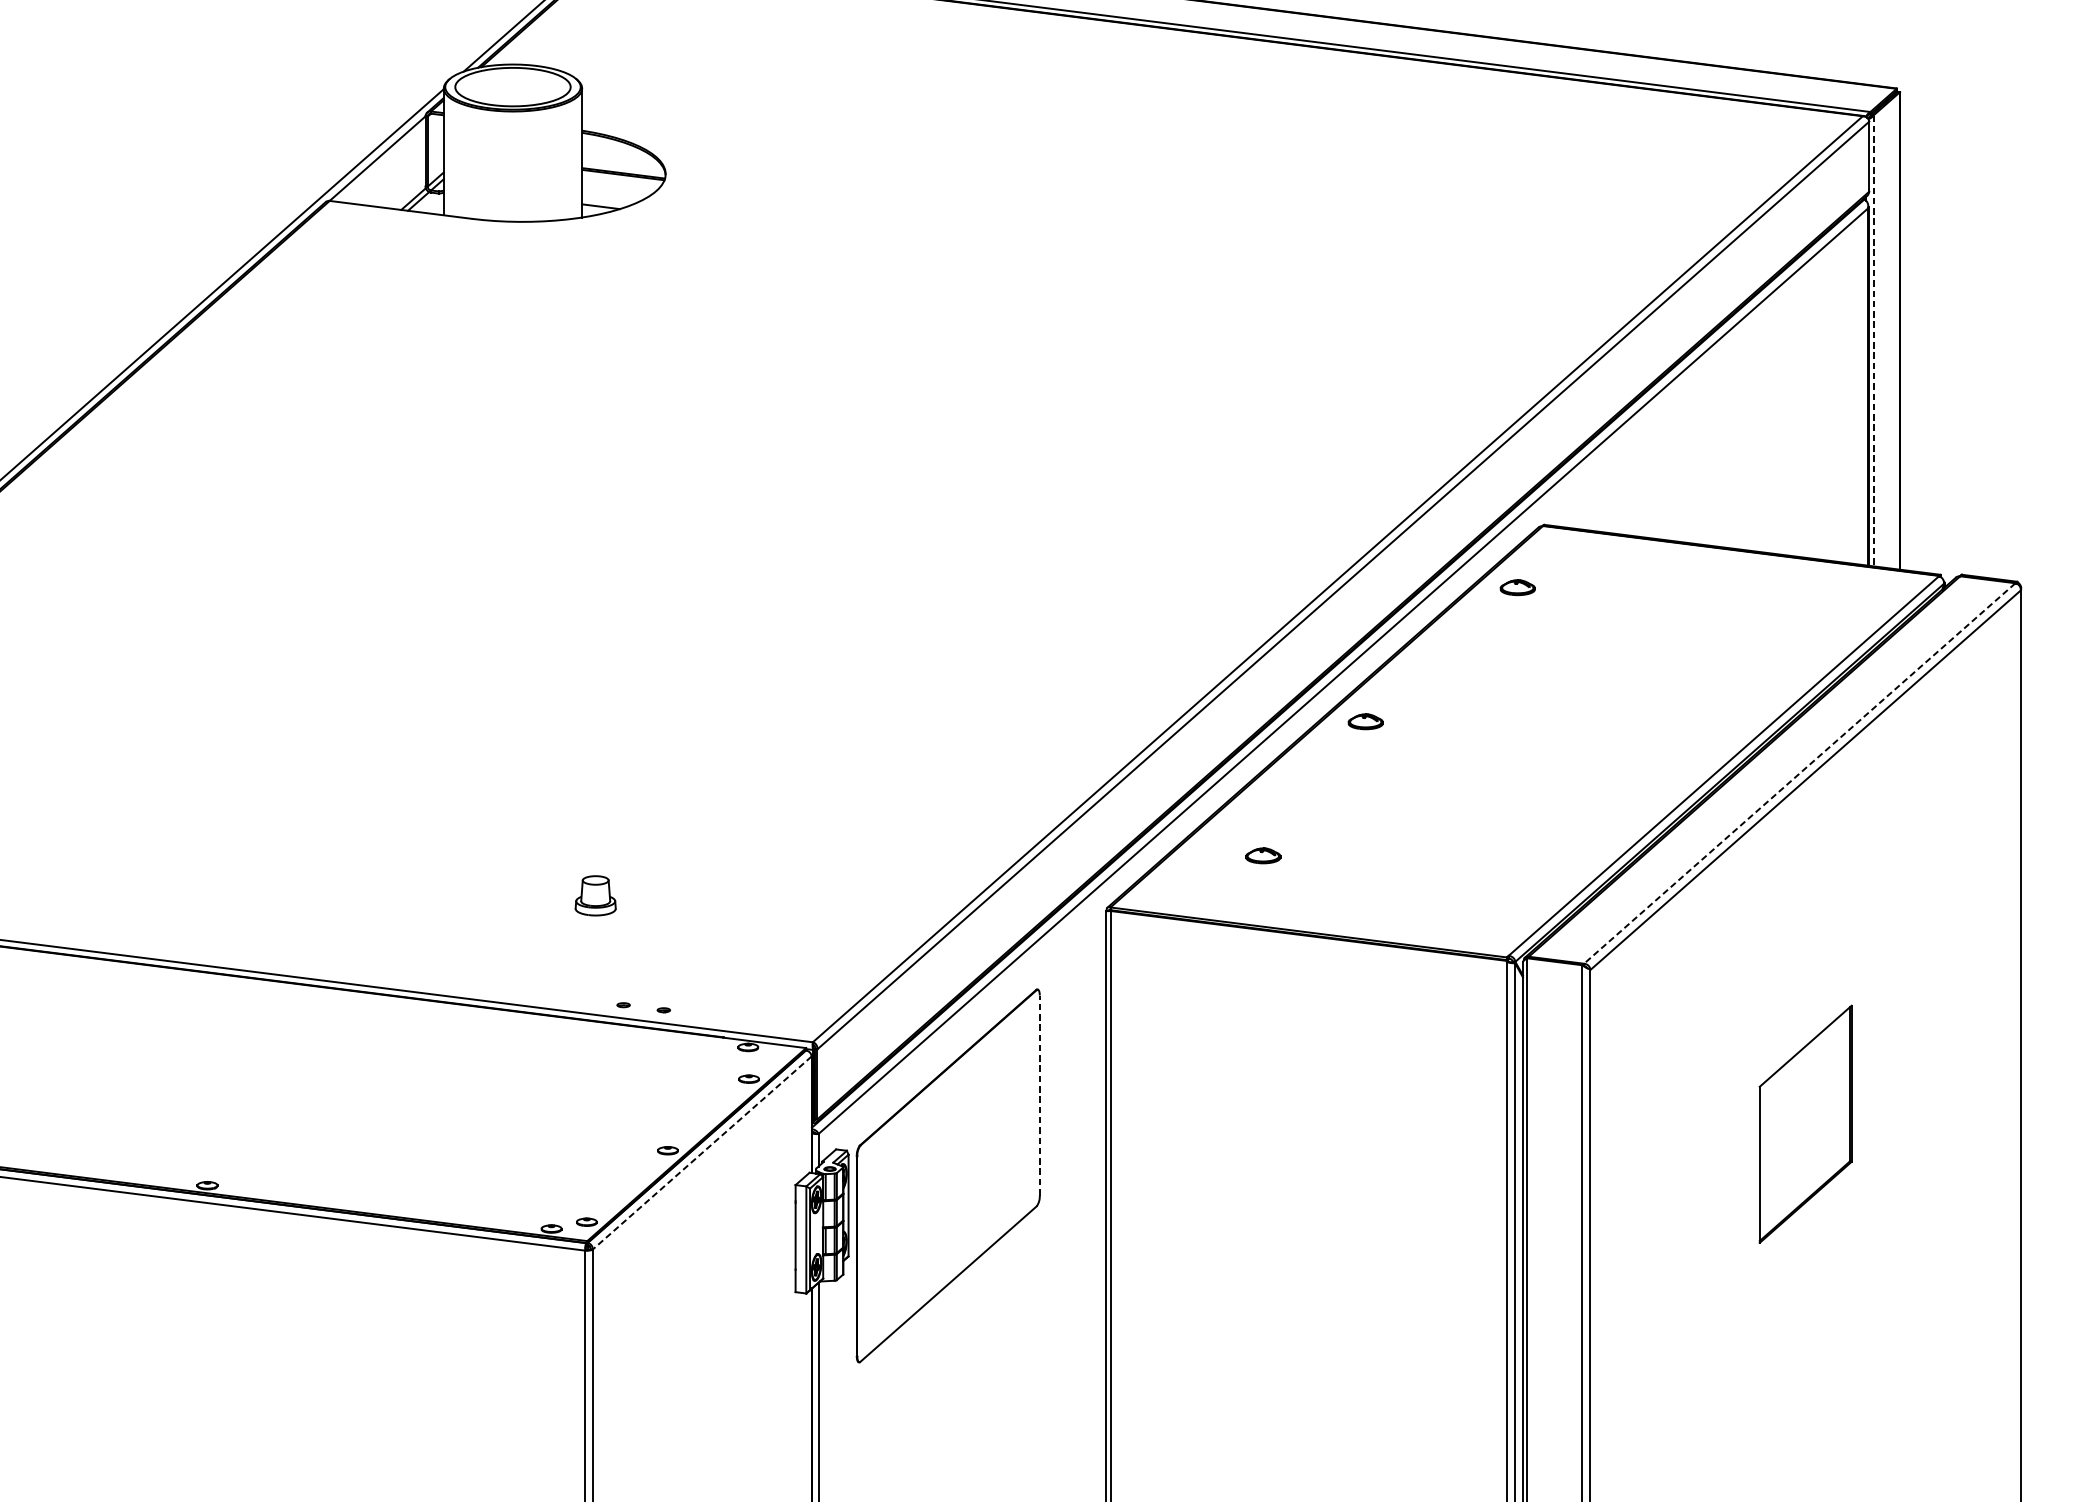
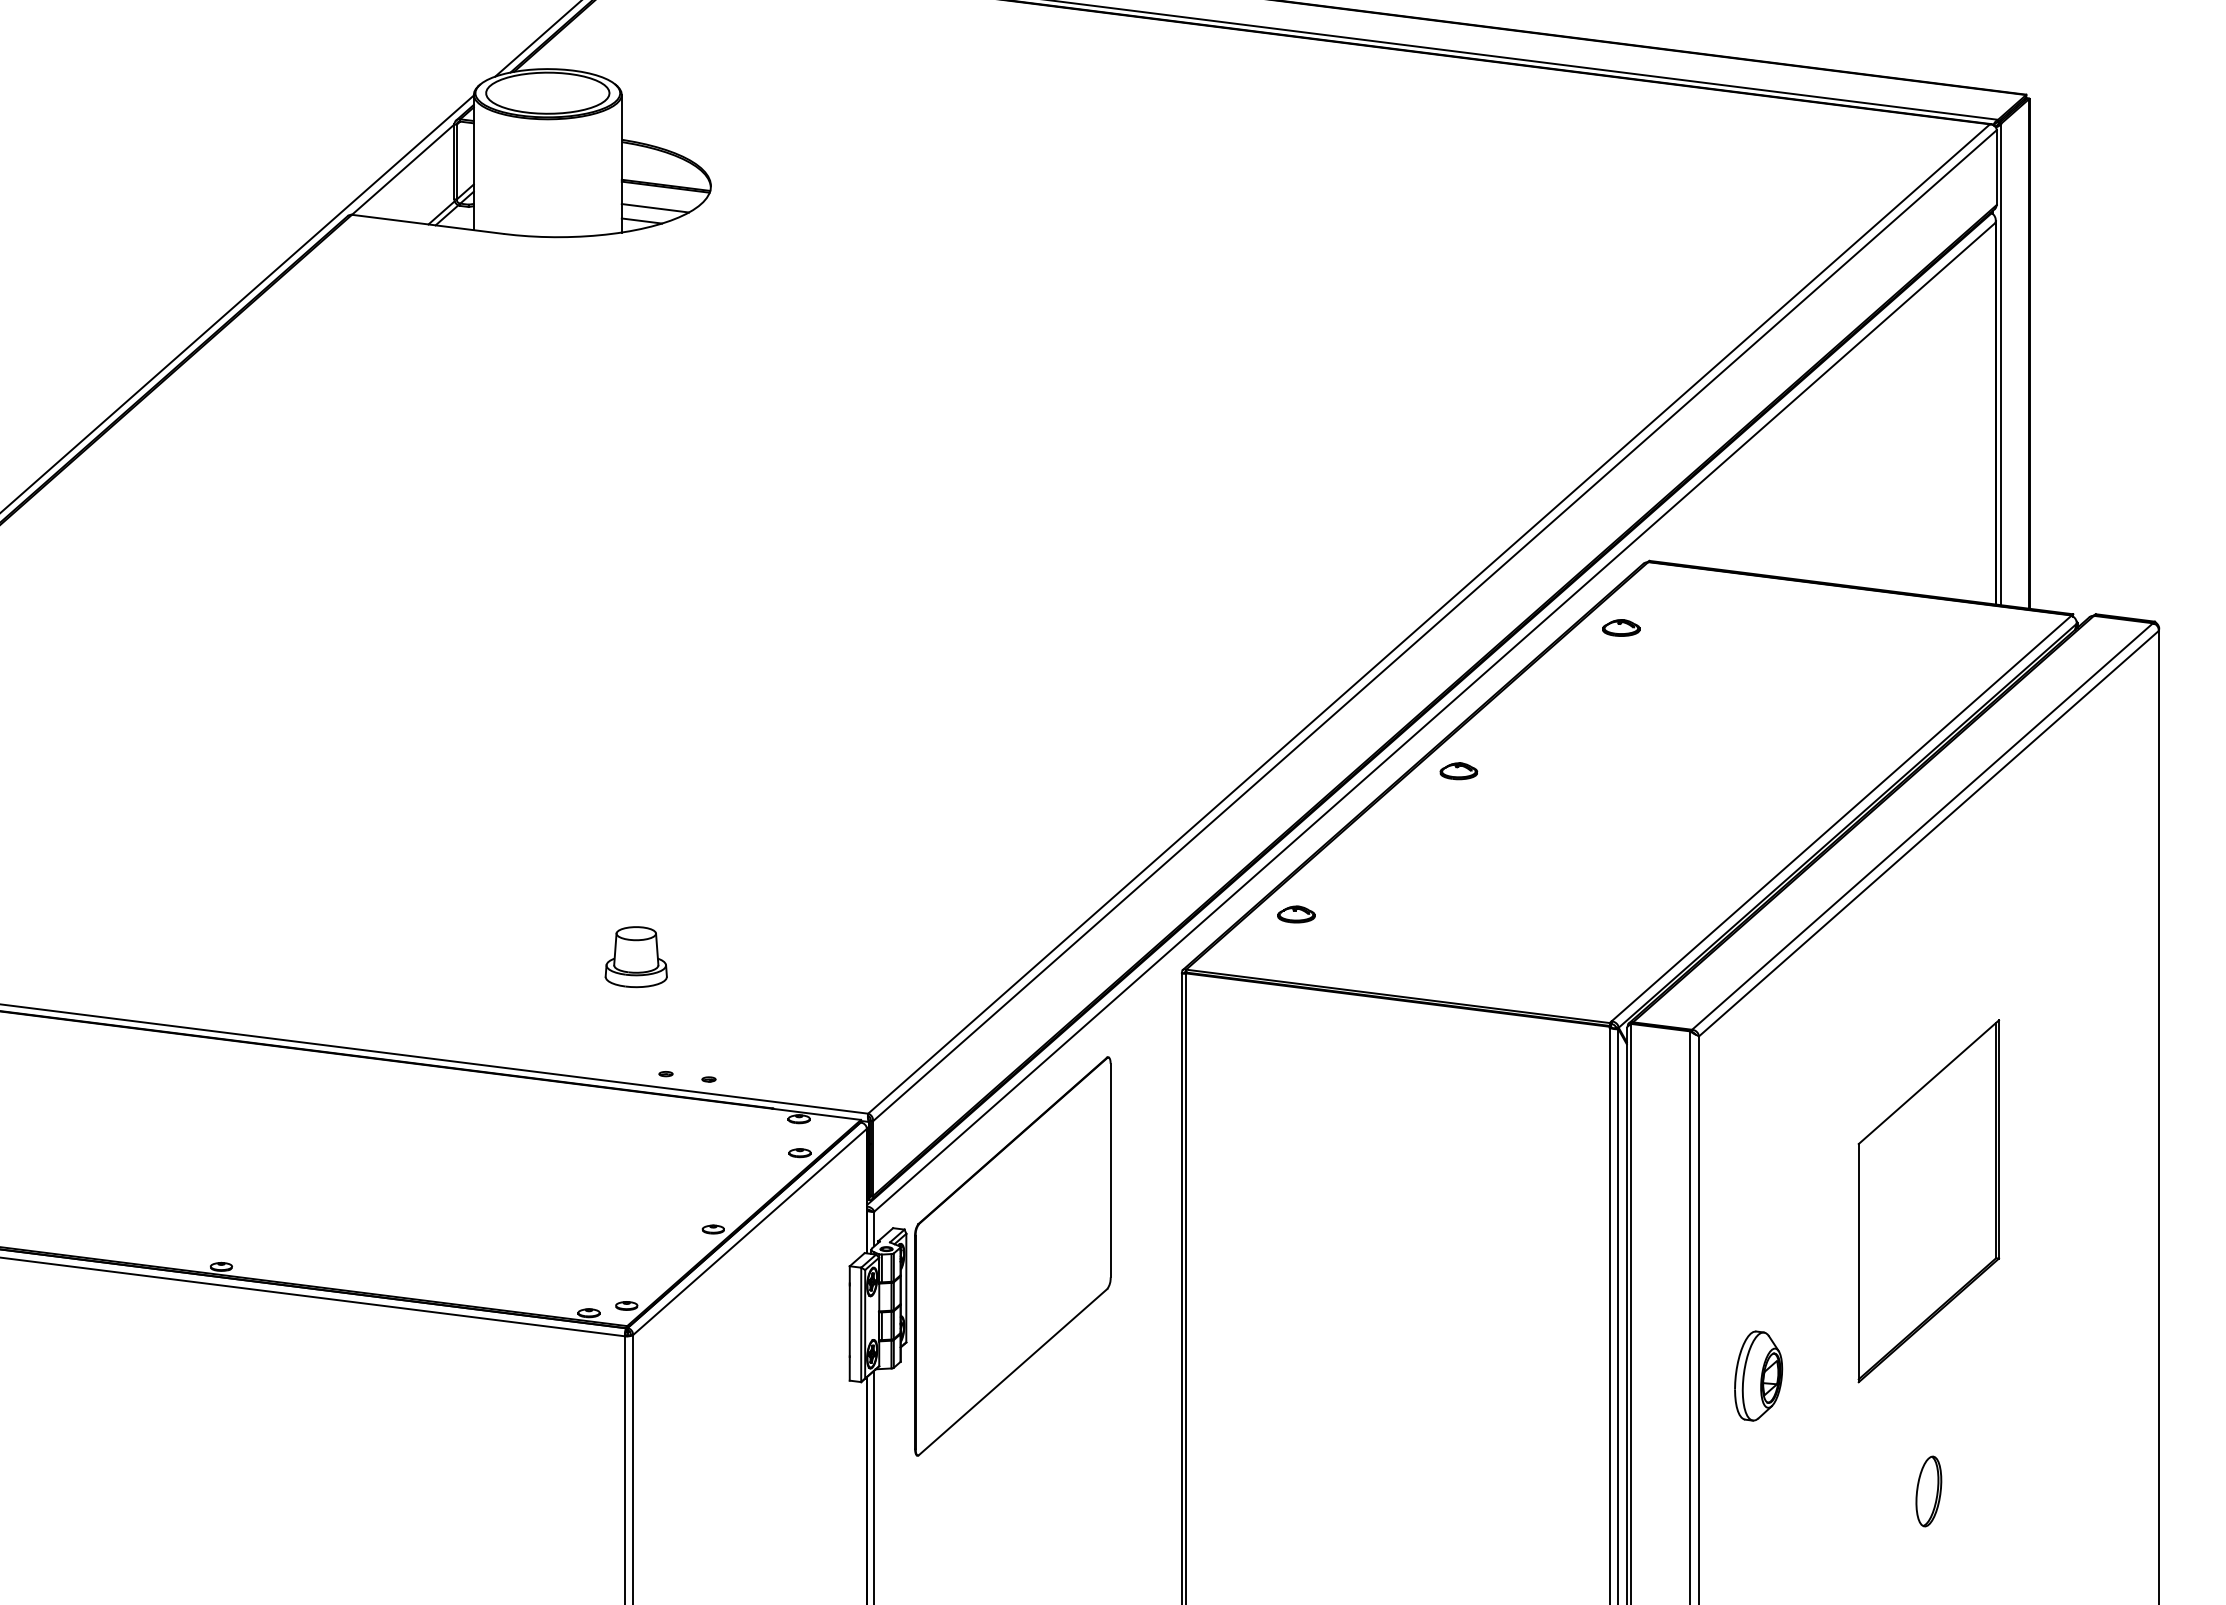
line: (613, 195) -> (655, 208), added
line: (1873, 341) -> (2001, 364), dashed -> solid
line: (1799, 773) -> (1922, 826), dashed -> solid
part: (1263, 855) -> (1296, 914), moved
part: (595, 896) -> (635, 957), size x1.43
line: (1039, 1095) -> (1110, 1170), dashed -> solid
part: (1805, 1124) -> (1928, 1201), size x1.43
line: (702, 1152) -> (750, 1231), dashed -> solid
part: (1646, 1287) -> (1758, 1375), added
part: (1805, 1395) -> (1928, 1491), added

